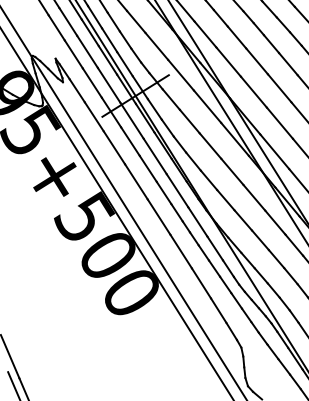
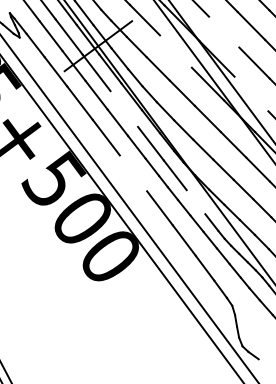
line: (253, 91) -> (223, 31), removed
line: (207, 106) -> (175, 51), removed
line: (274, 151) -> (251, 93), removed
line: (154, 156) -> (123, 109), removed
line: (158, 216) -> (132, 172), removed
line: (215, 248) -> (196, 202), removed

